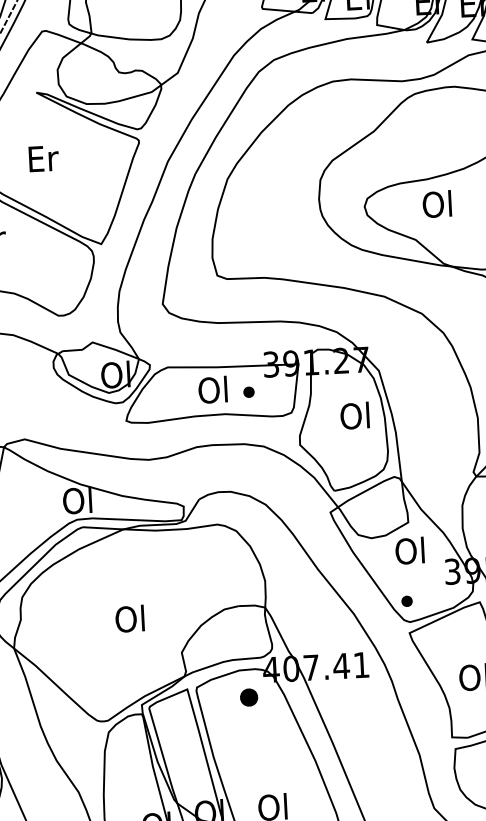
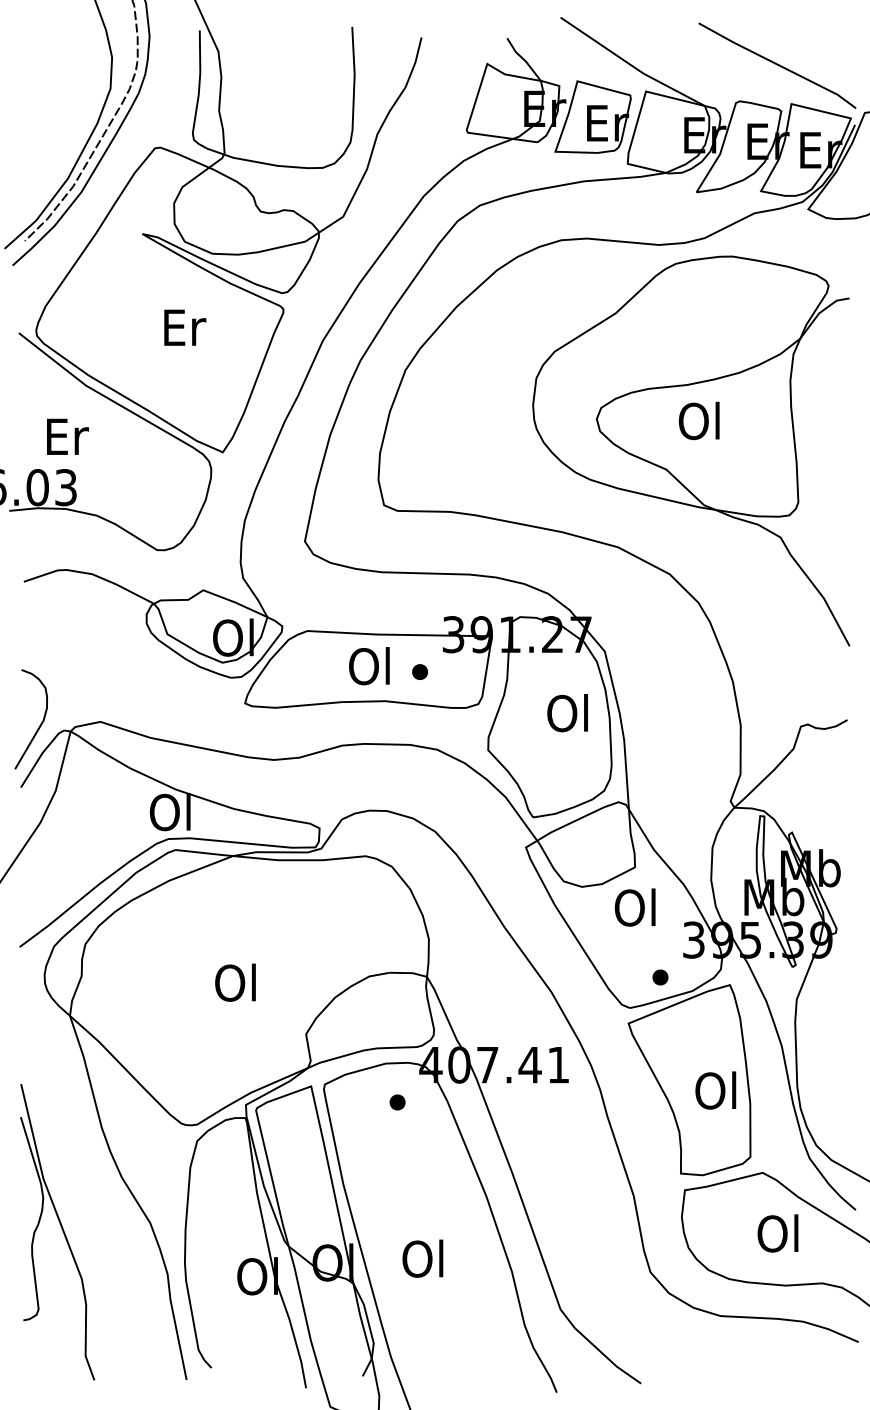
text: (44, 158) -> (185, 327), moved
part: (407, 601) -> (660, 977), moved
part: (248, 697) -> (397, 1102), size x0.62

